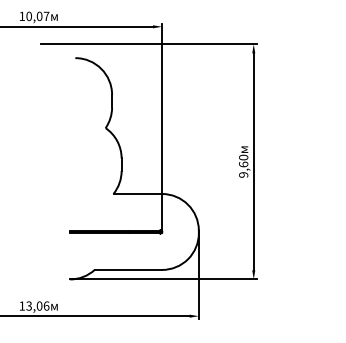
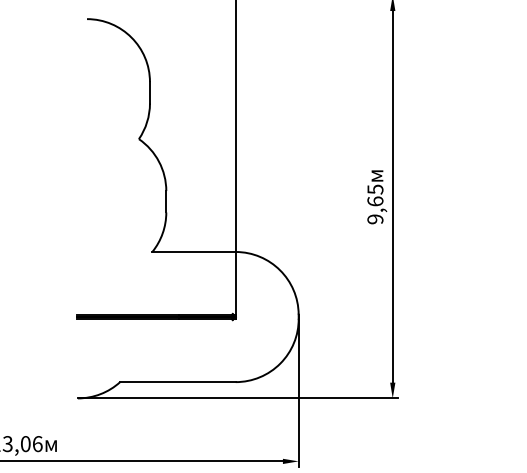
text: (243, 157) -> (375, 189), 9,60 -> 9,65

